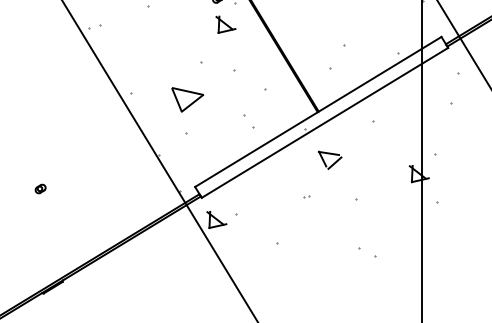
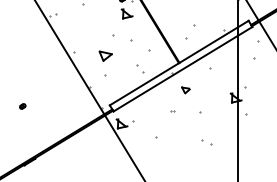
part: (187, 98) -> (105, 55), size x0.7
part: (329, 160) -> (185, 90), size x0.6

